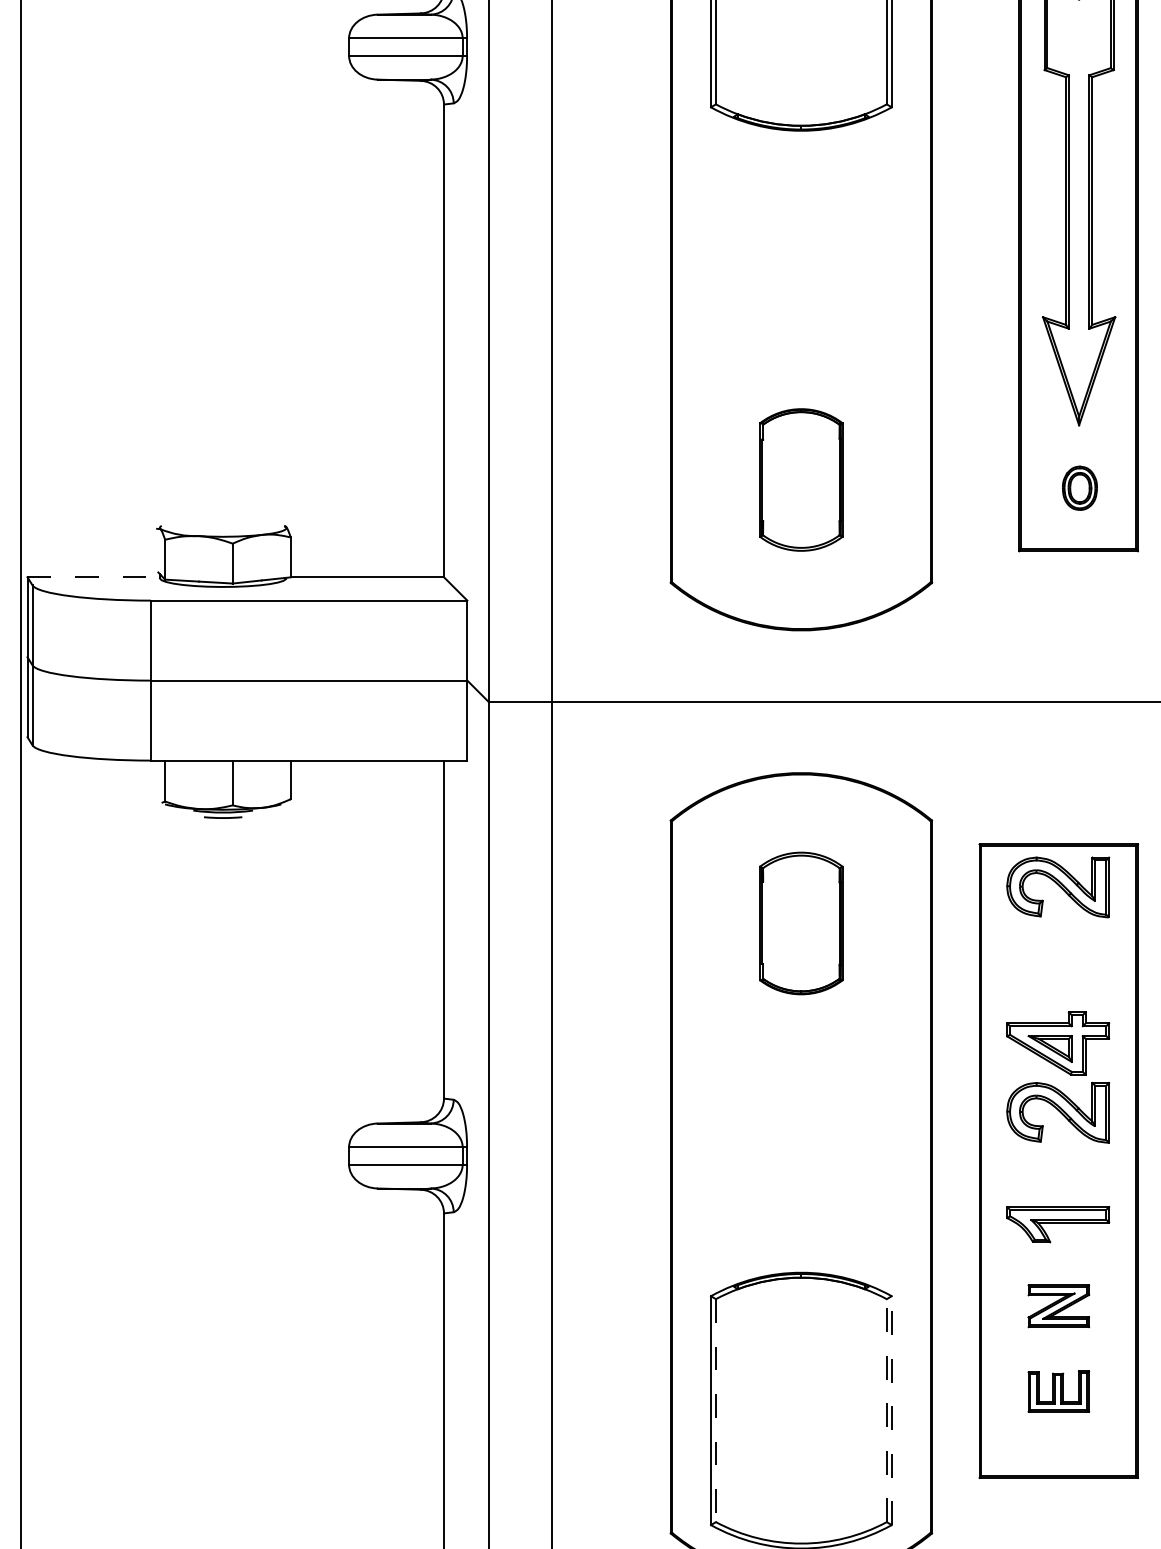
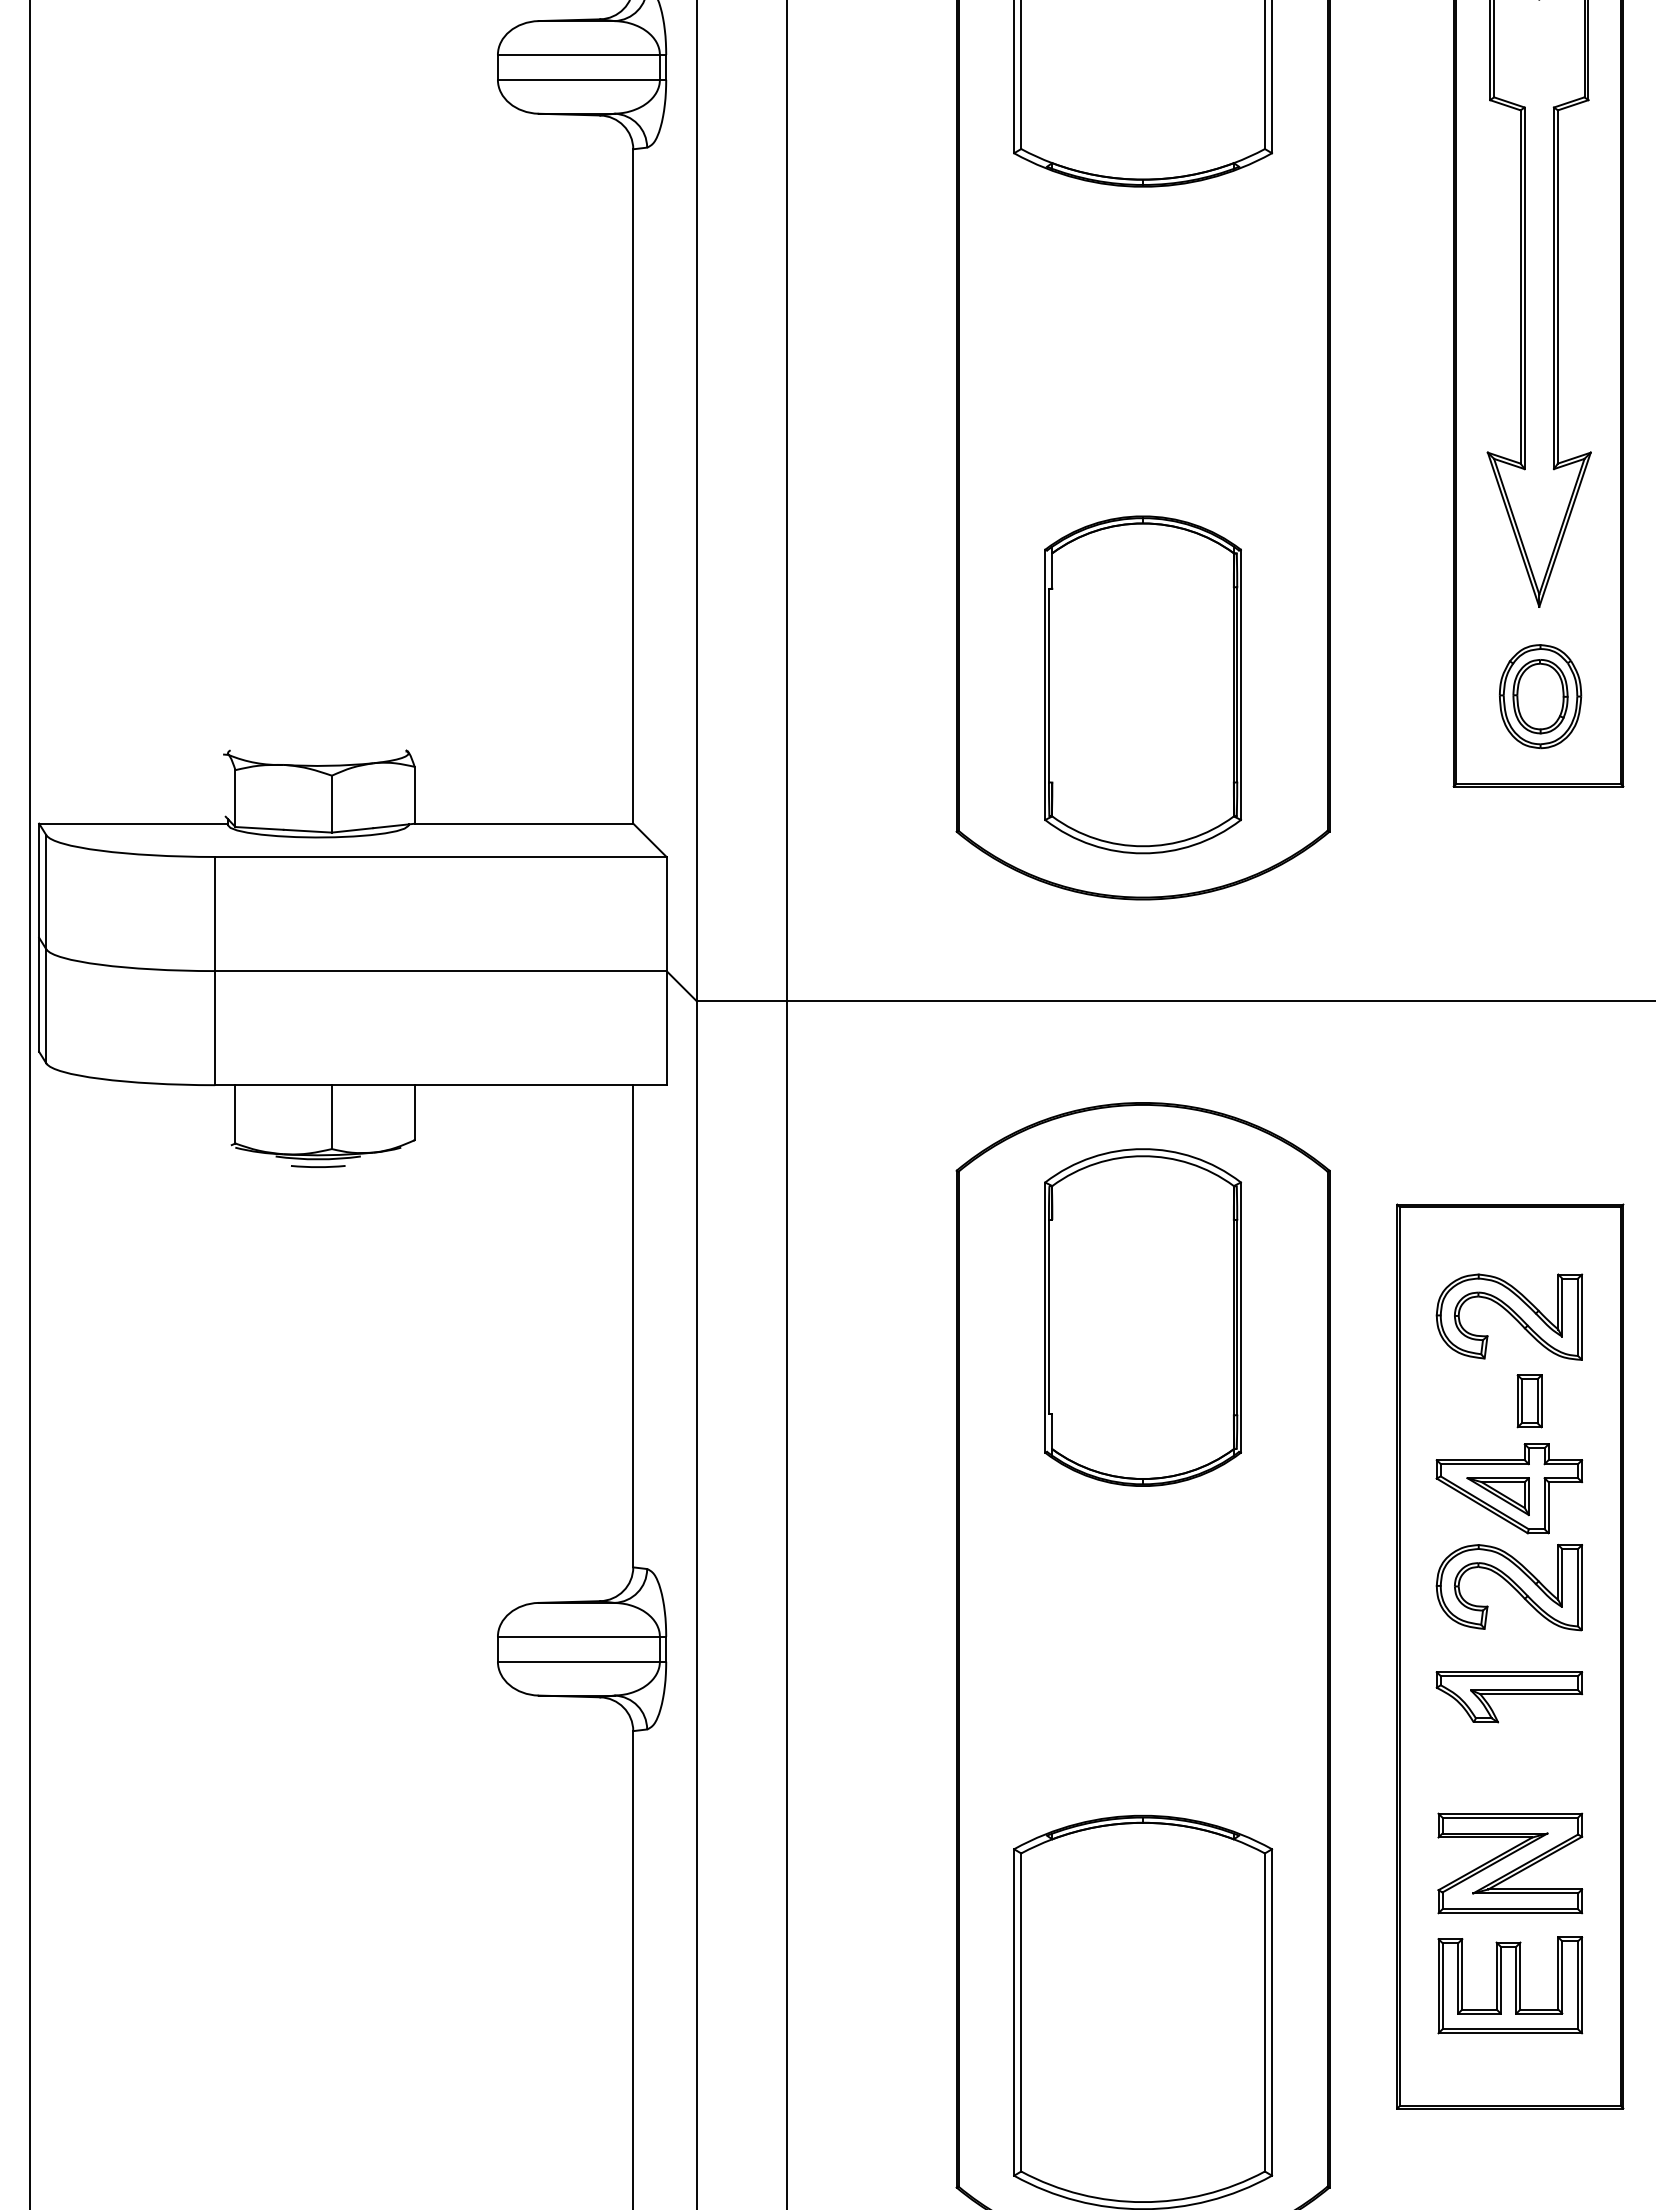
part: (800, 479) -> (1142, 684), size x1.67
part: (1079, 488) -> (1540, 696), size x1.67
line: (94, 577) -> (134, 823), dashed -> solid
part: (1058, 887) -> (1509, 1316), moved
part: (800, 923) -> (1142, 1317), size x1.67
part: (1072, 982) -> (1529, 1401), added
part: (1058, 1224) -> (1509, 1697), moved
part: (1058, 1306) -> (1510, 1863), size x1.67
part: (1058, 1391) -> (1510, 1985), size x1.67
line: (886, 1409) -> (1264, 2011), dashed -> solid
line: (892, 1409) -> (1272, 2011), dashed -> solid
line: (716, 1410) -> (1021, 2012), dashed -> solid

